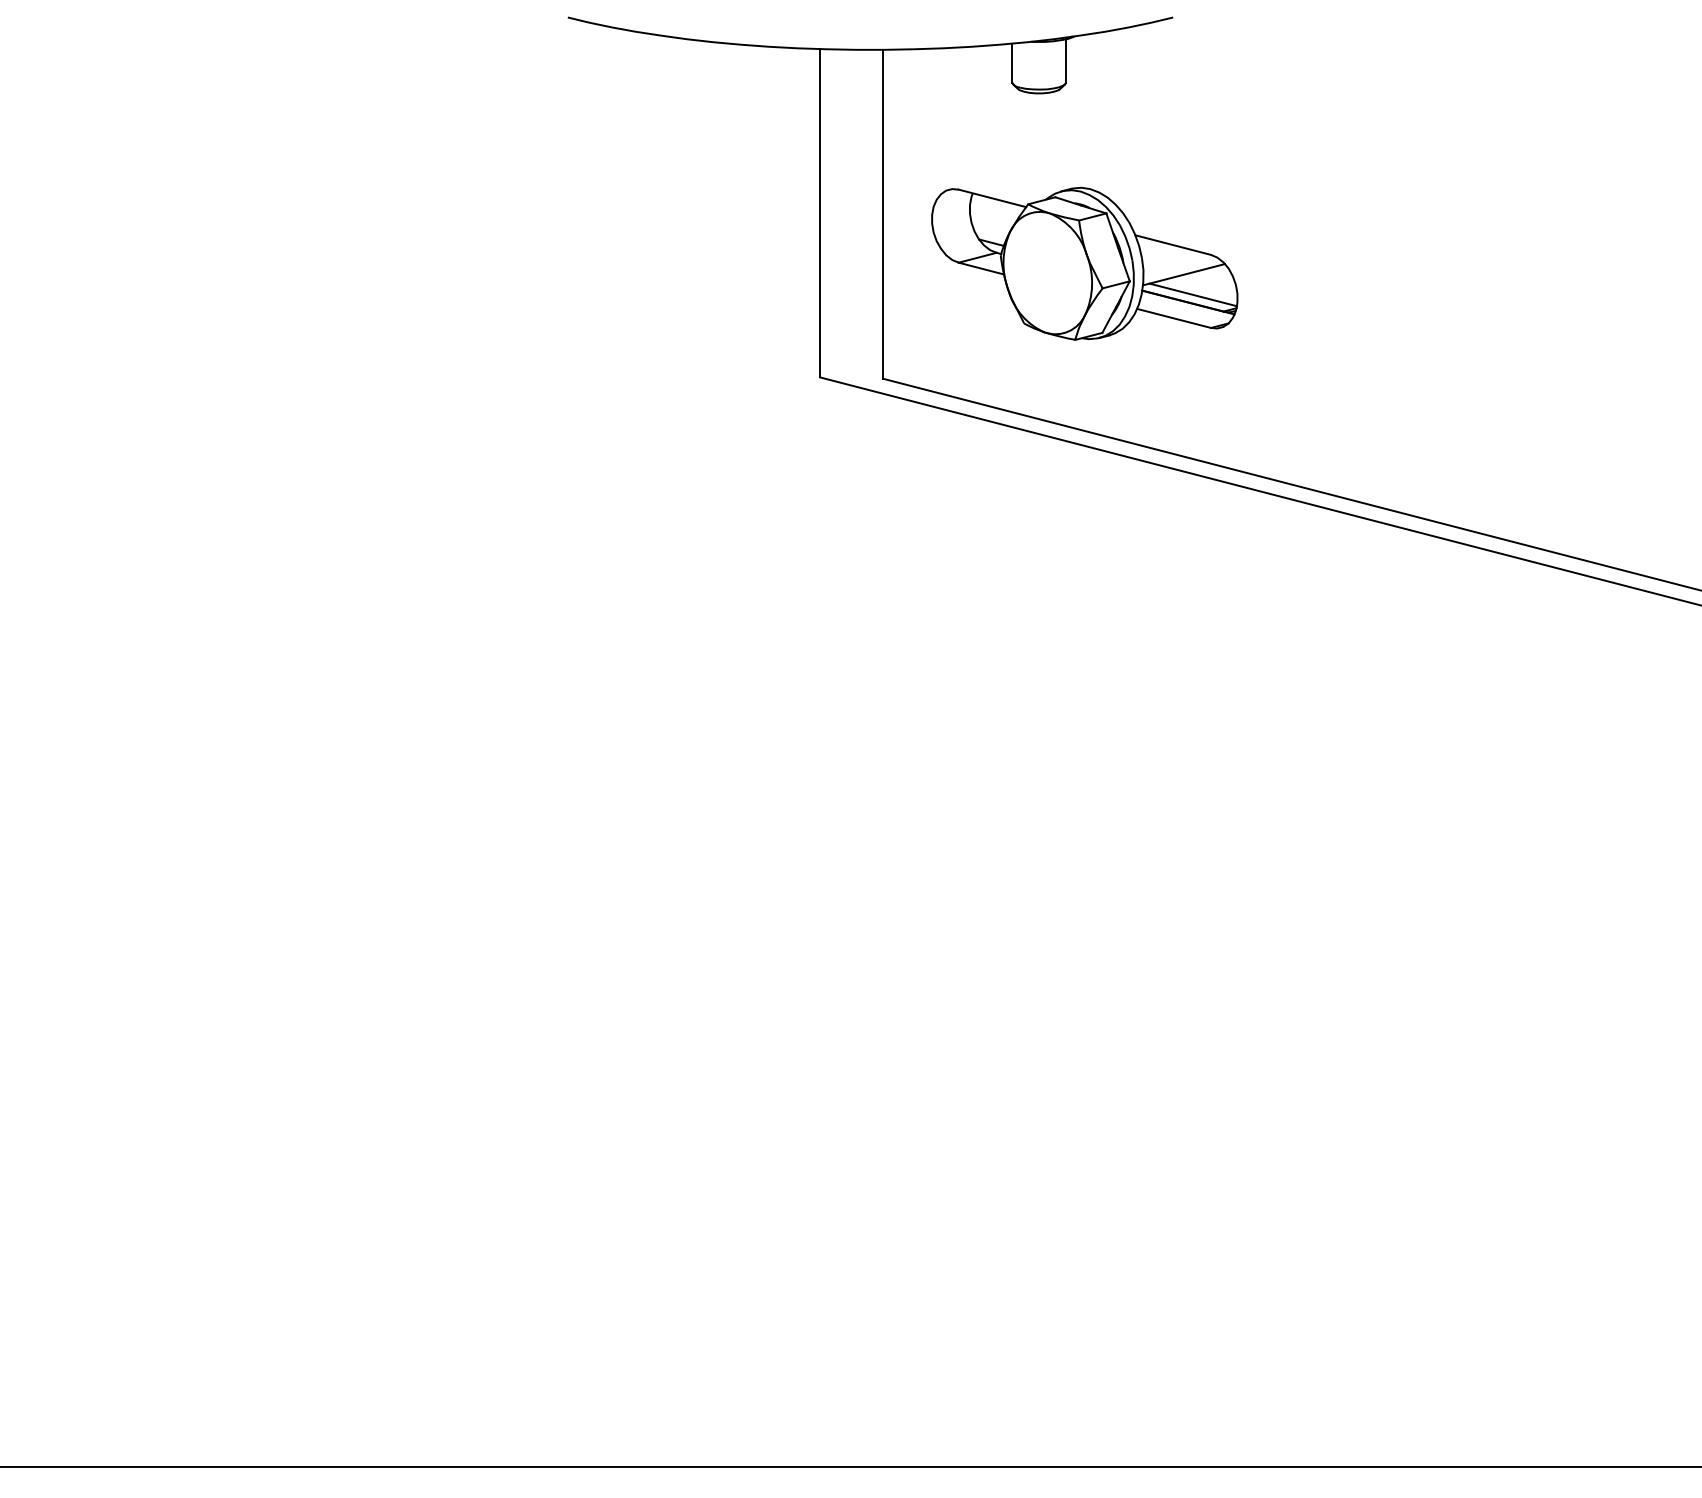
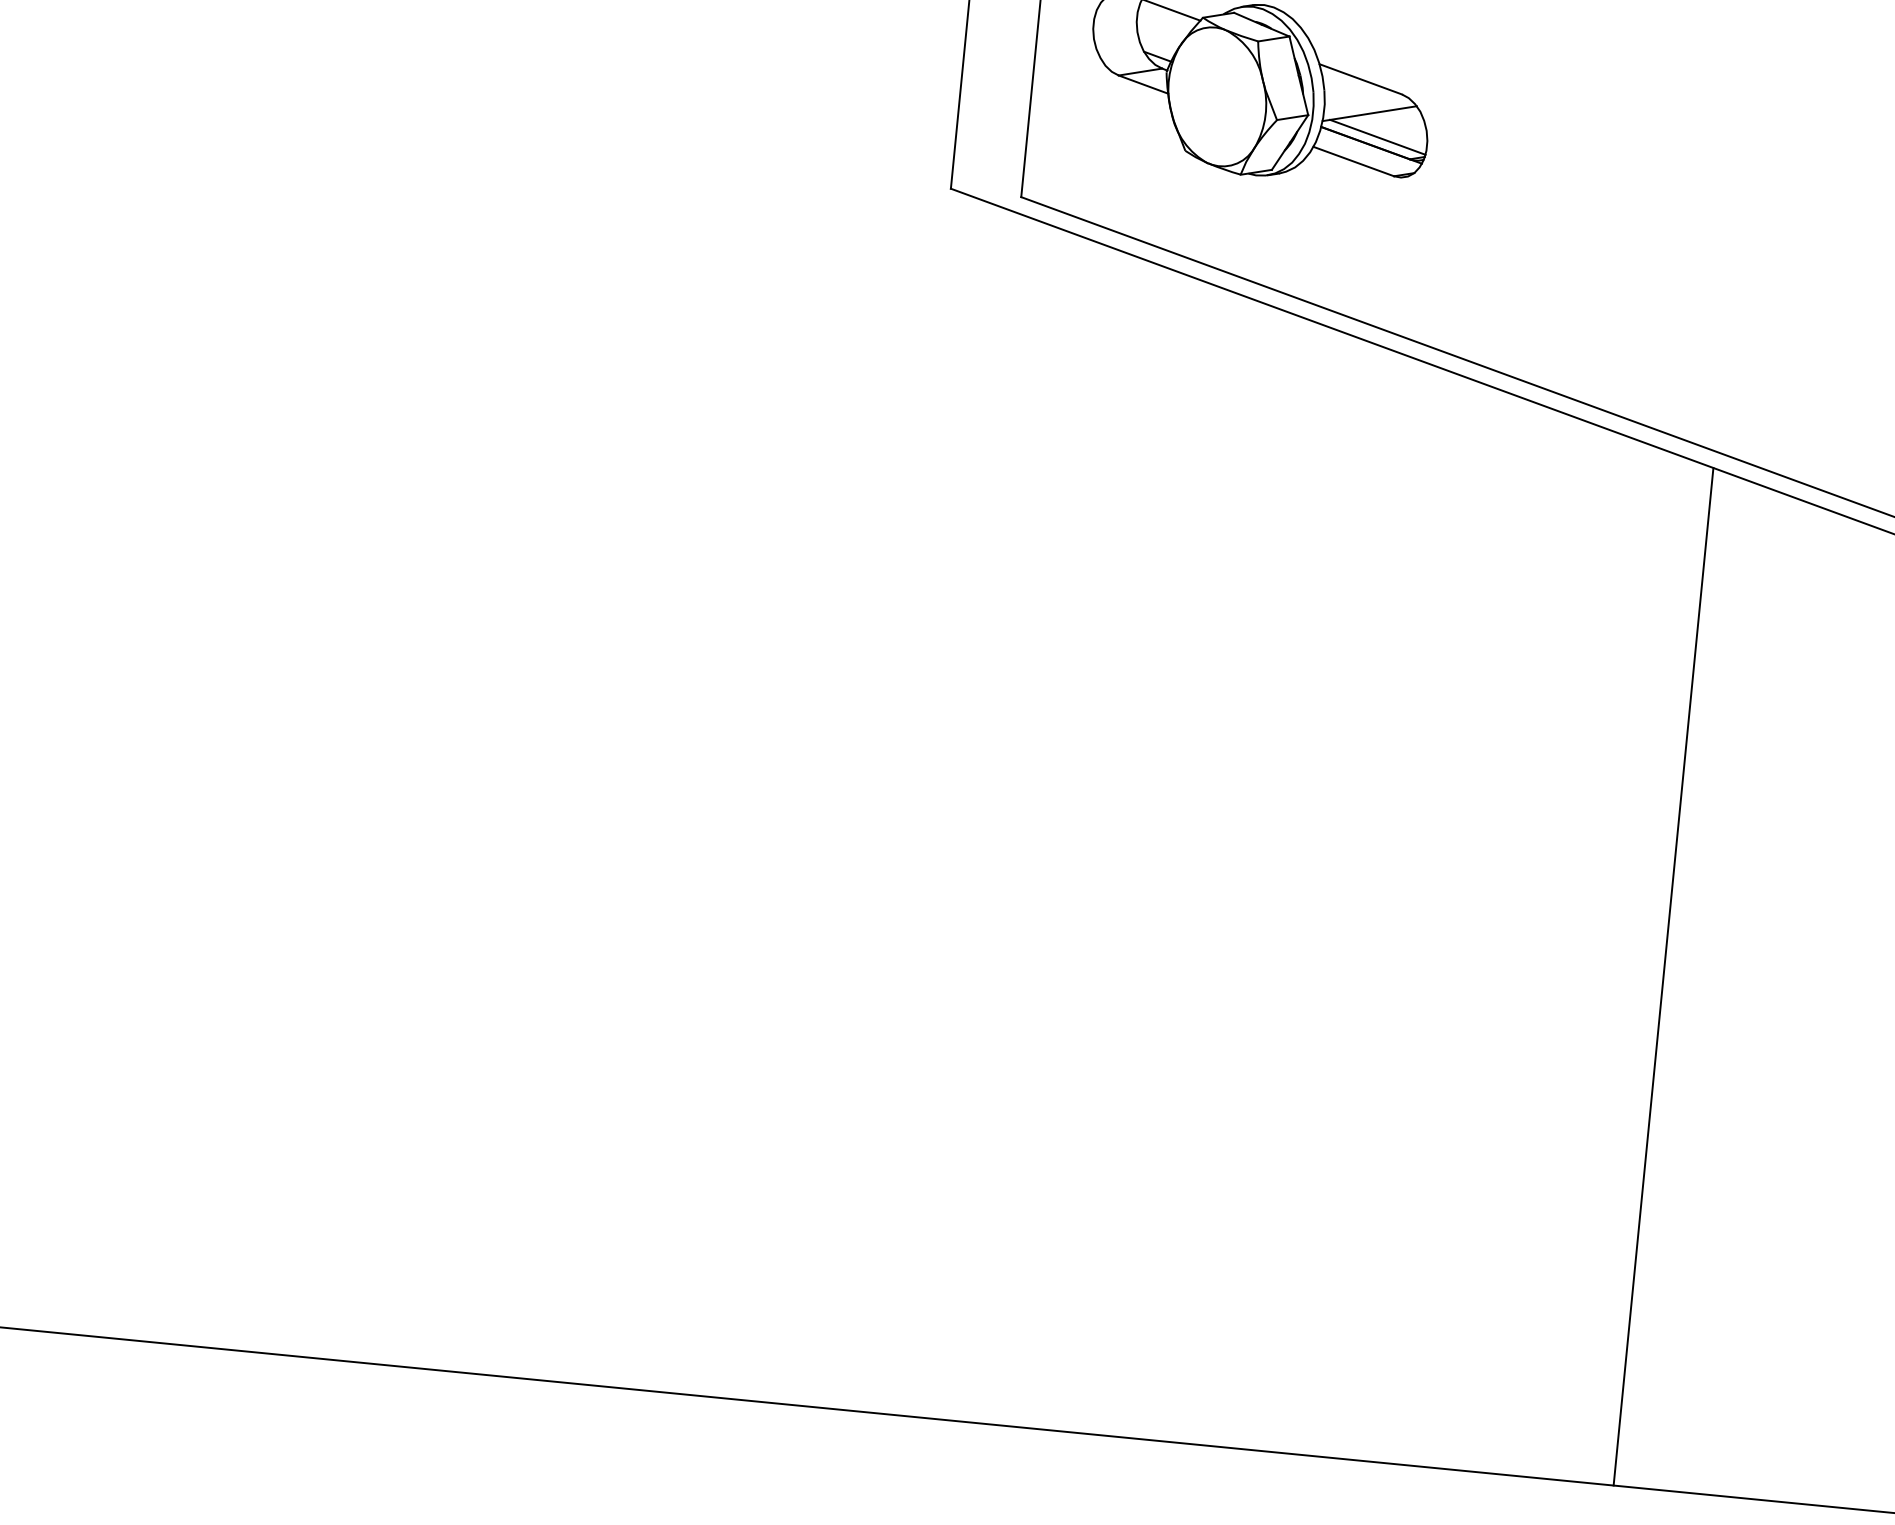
line: (1518, 1012) -> (1663, 976), added

